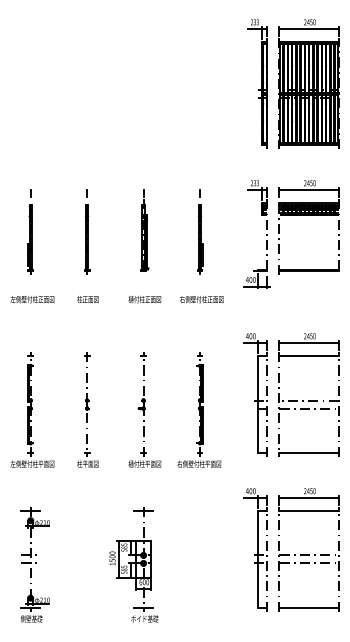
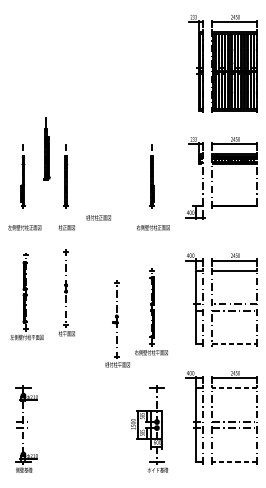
part: (144, 230) -> (46, 148), moved
text: (144, 299) -> (98, 217), moved
part: (32, 409) -> (27, 296), moved
part: (87, 409) -> (66, 292), moved
part: (144, 409) -> (117, 323), moved
line: (309, 453) -> (235, 344), solid -> dashed
line: (309, 510) -> (235, 387), solid -> dashed
part: (133, 564) -> (149, 428), moved
line: (309, 608) -> (235, 462), solid -> dashed

